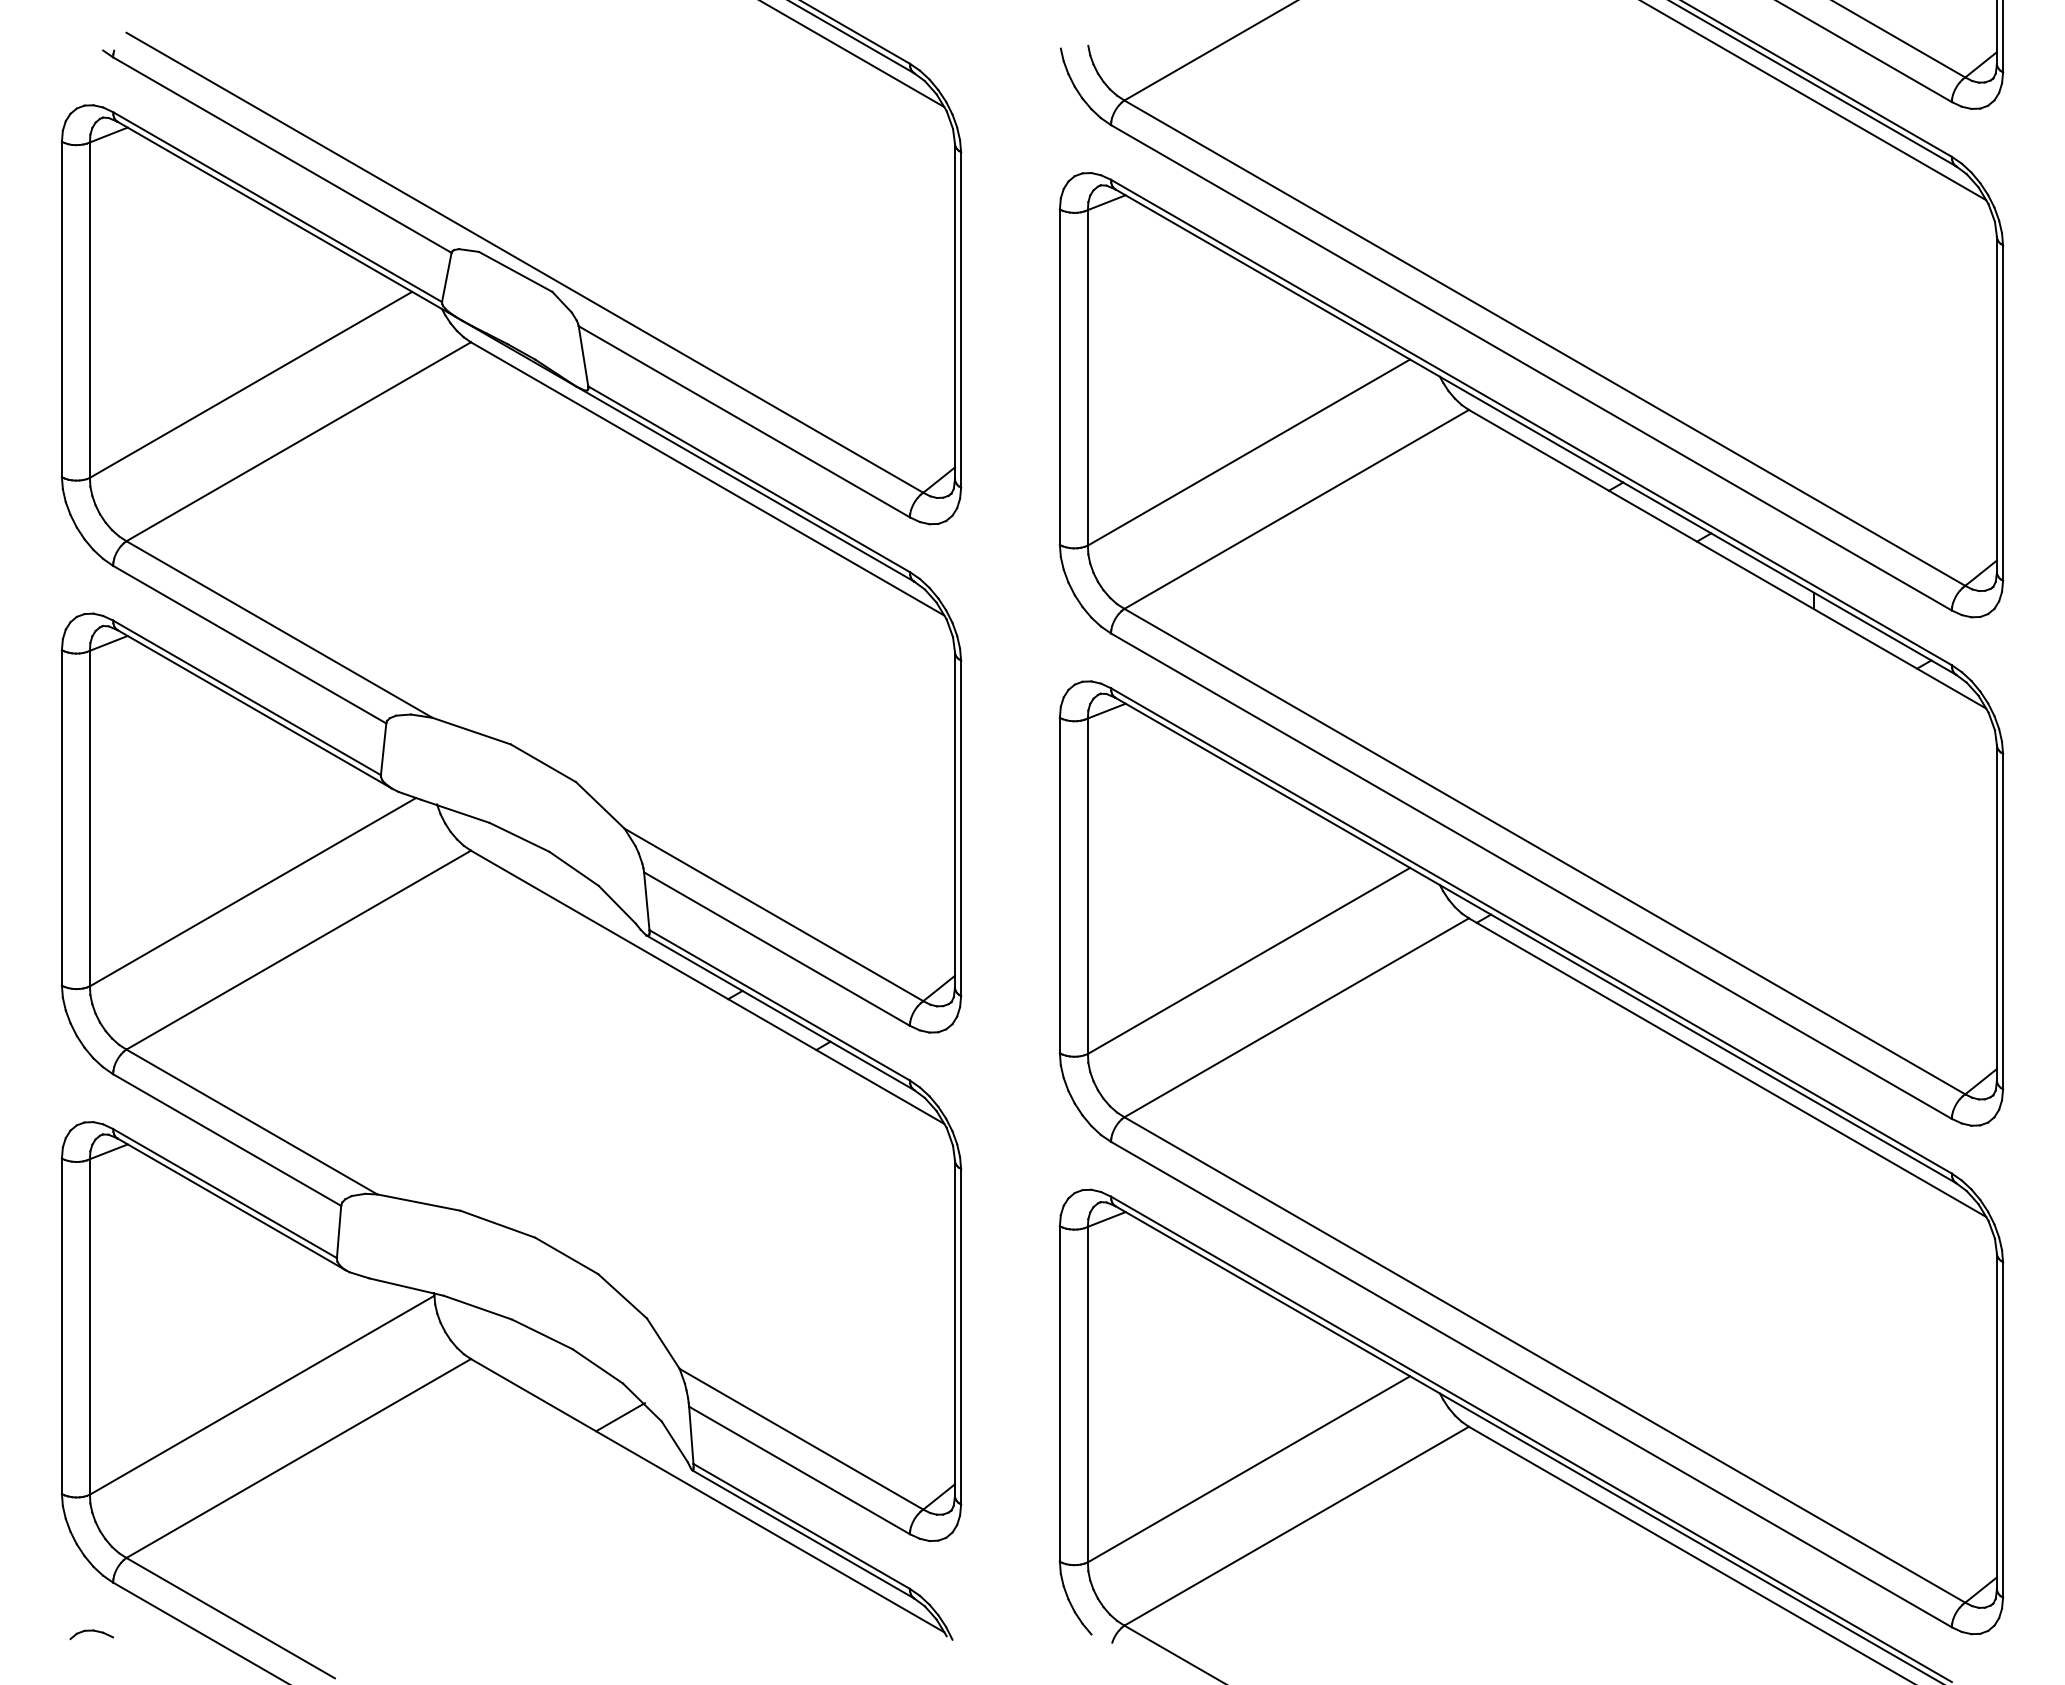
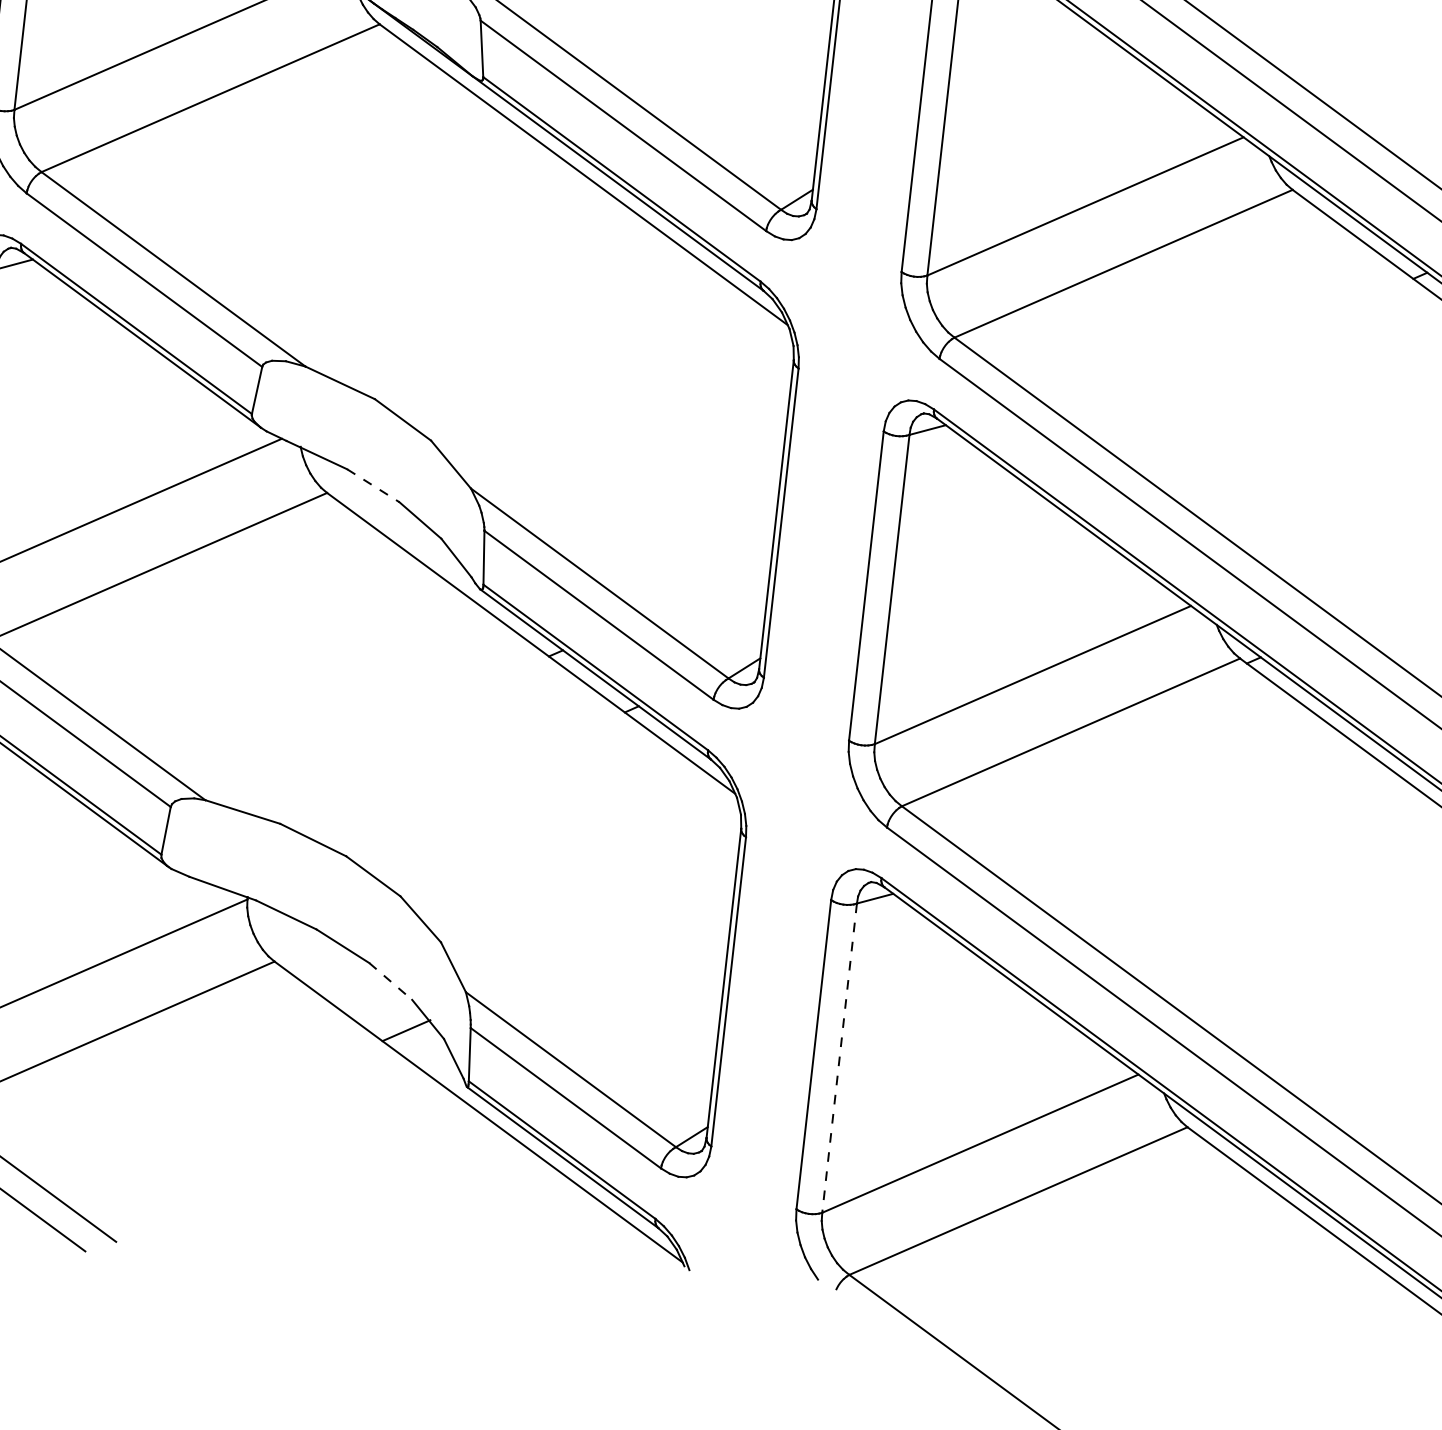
line: (519, 837) -> (373, 485), solid -> dashed
line: (597, 1366) -> (390, 981), solid -> dashed
line: (1087, 1394) -> (839, 1058), solid -> dashed

